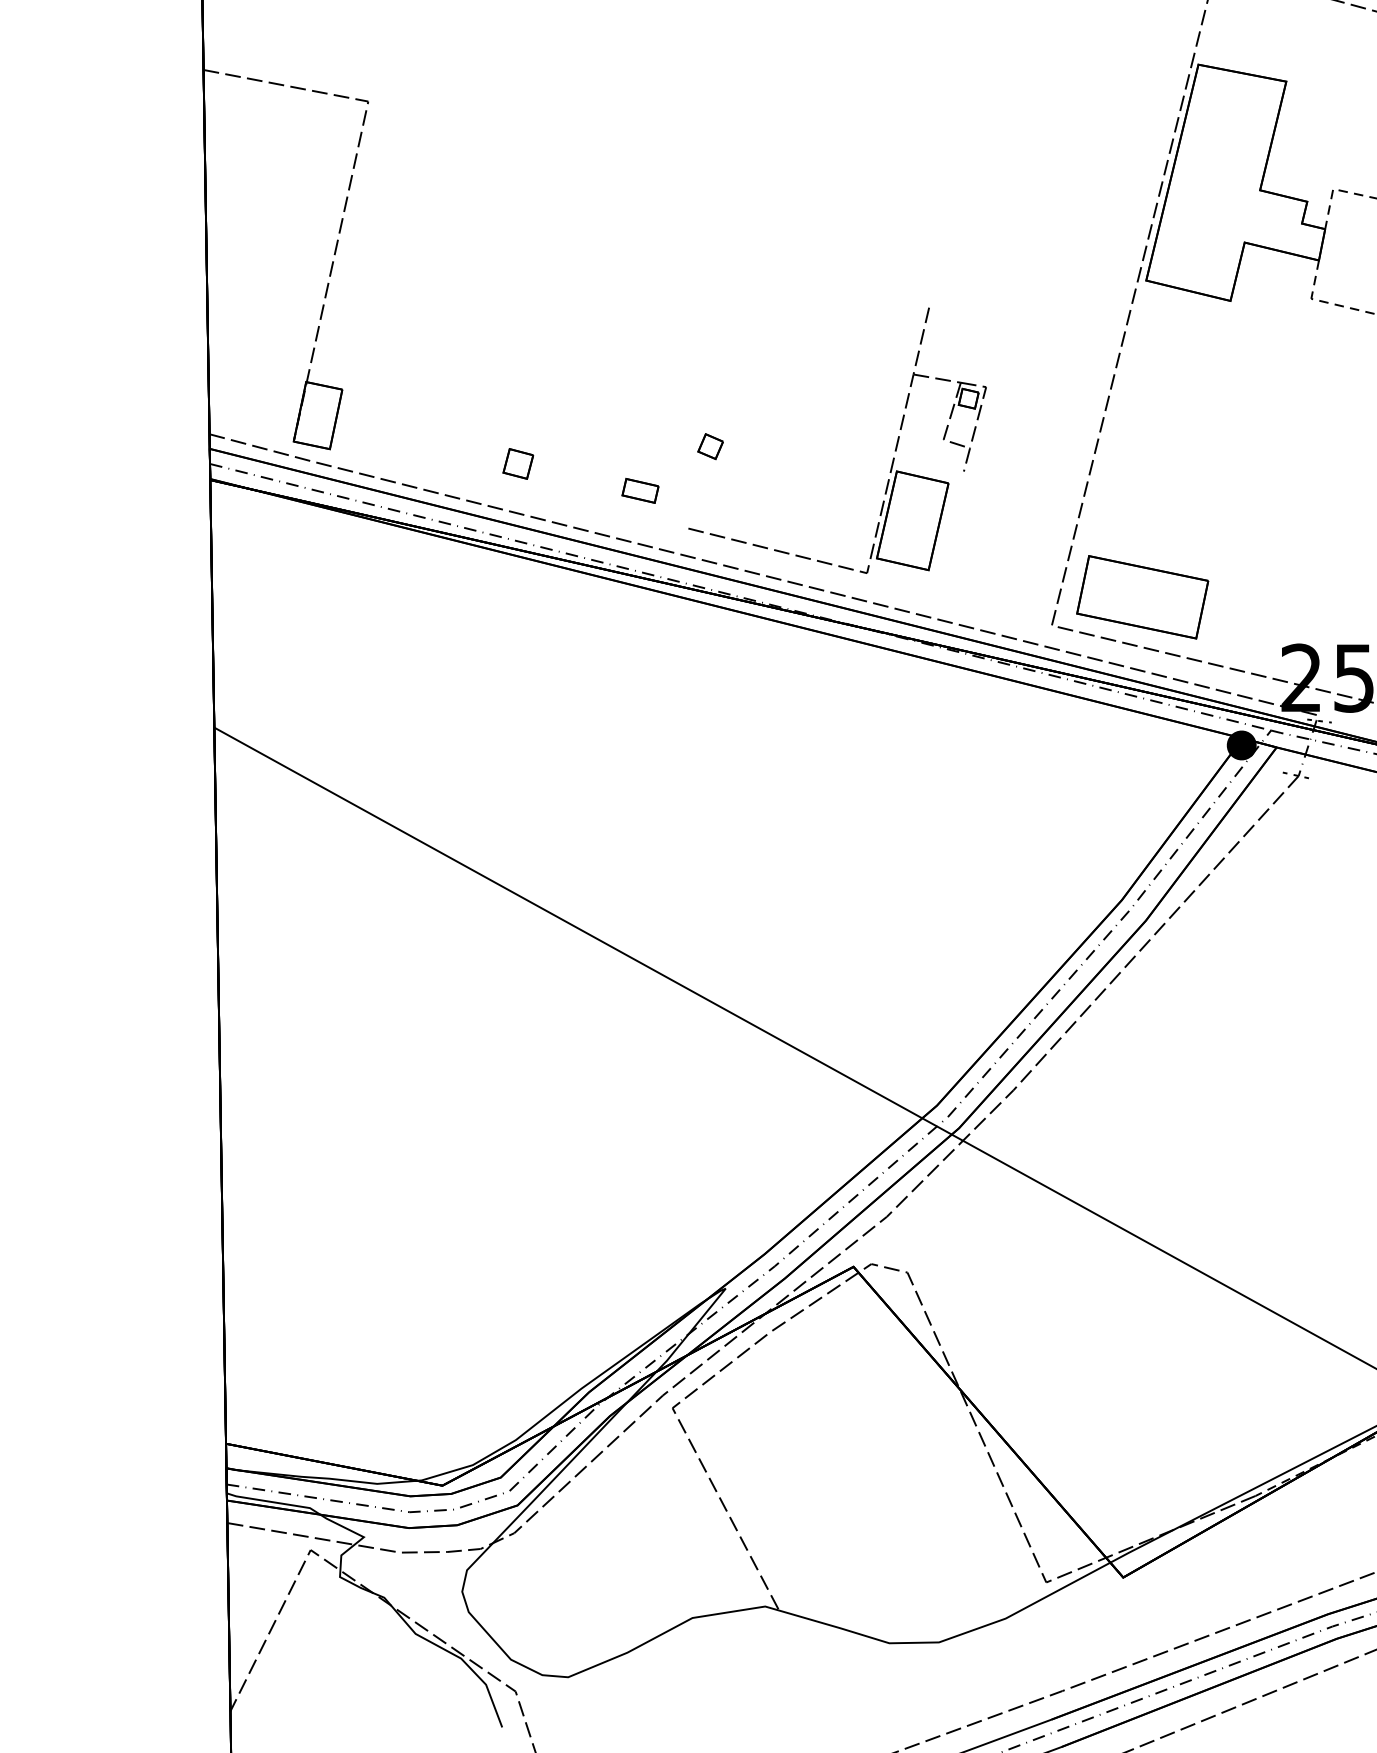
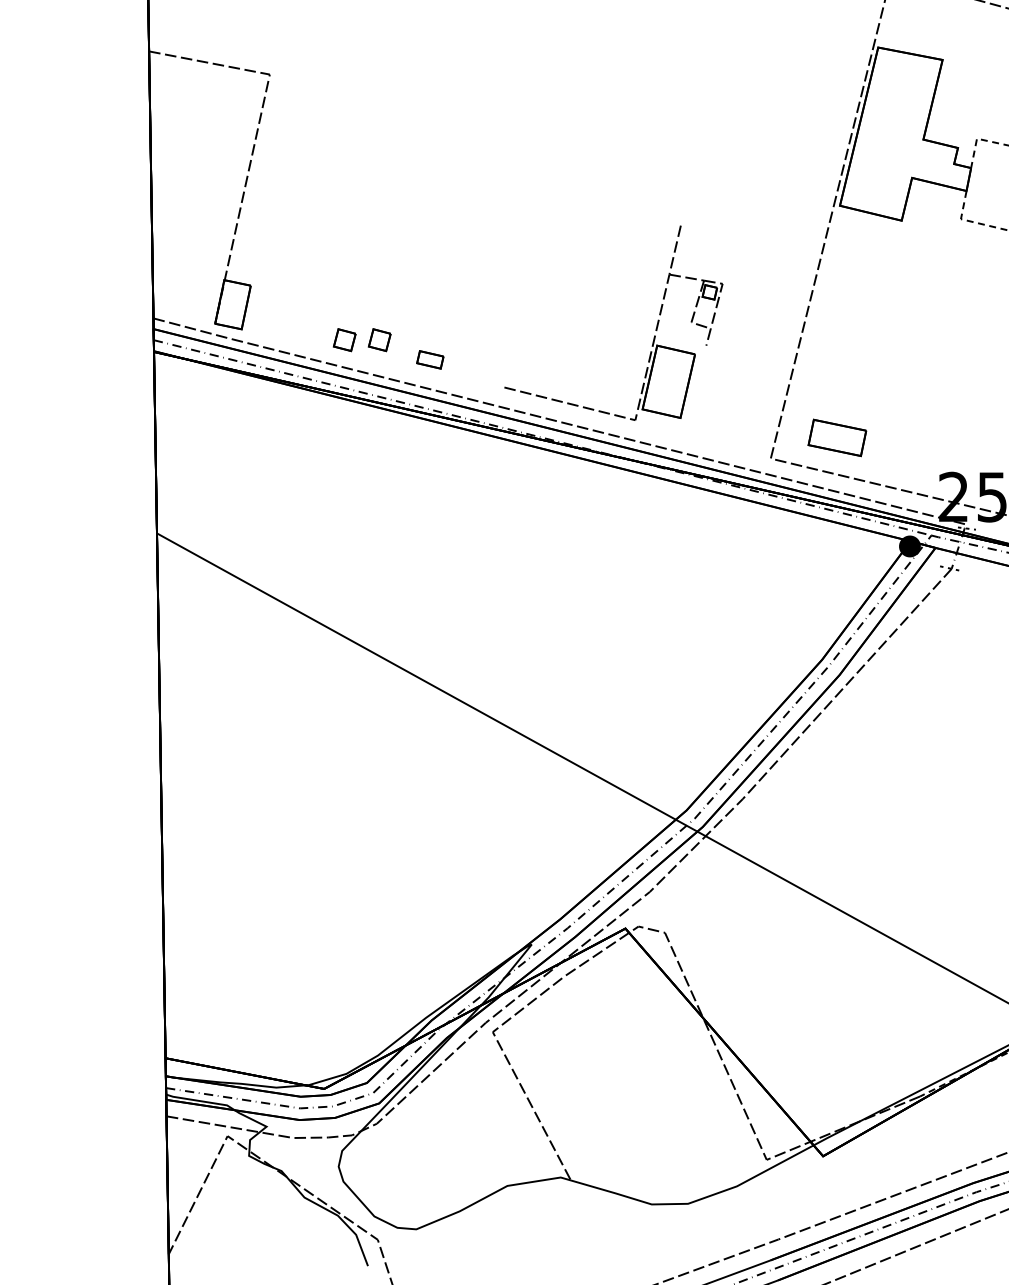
part: (710, 446) -> (520, 327), removed
part: (470, 464) -> (344, 340), added
part: (640, 490) -> (430, 359), moved
part: (1142, 596) -> (837, 437), size x0.6

